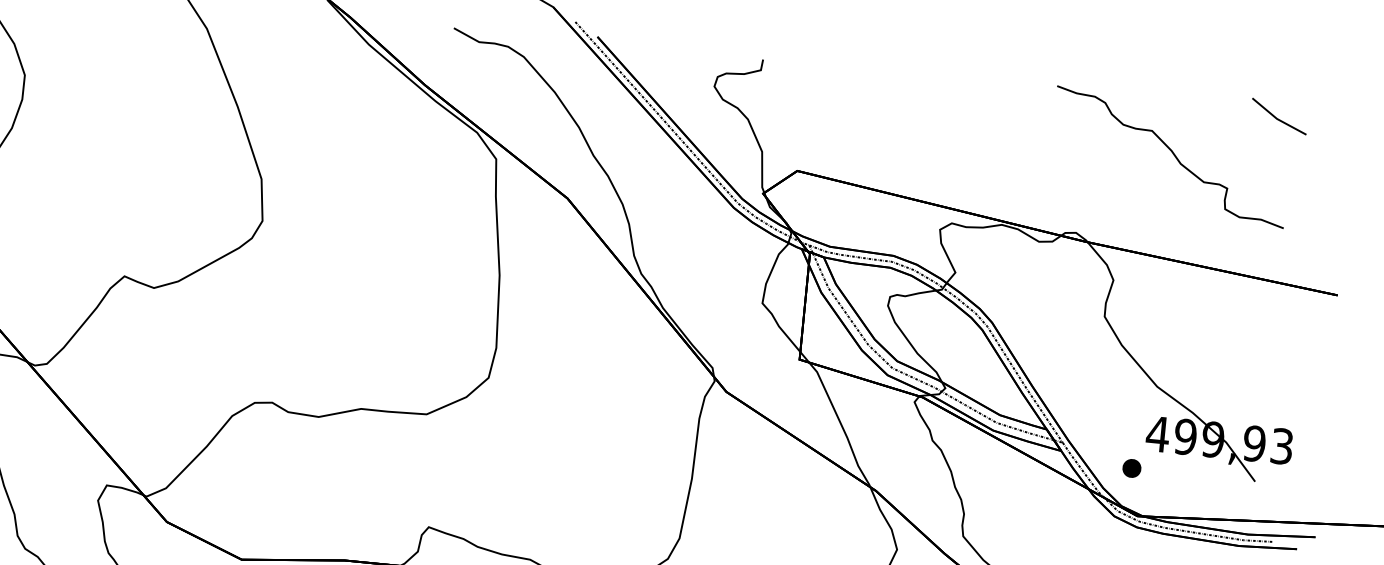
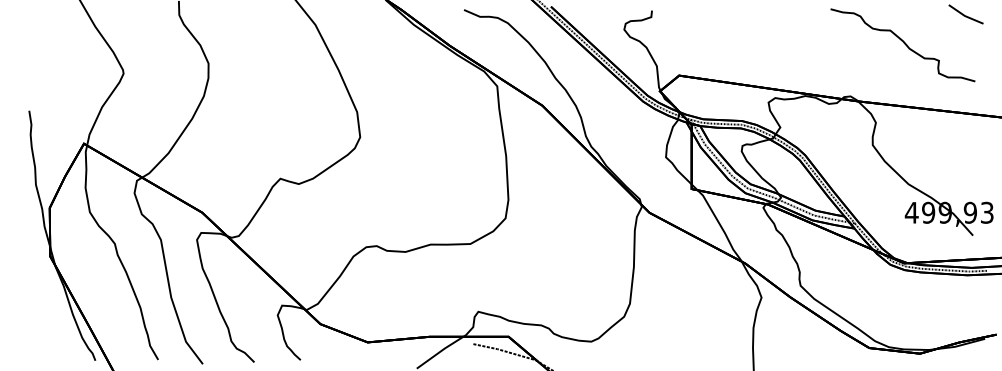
part: (1130, 467) -> (897, 234), removed

